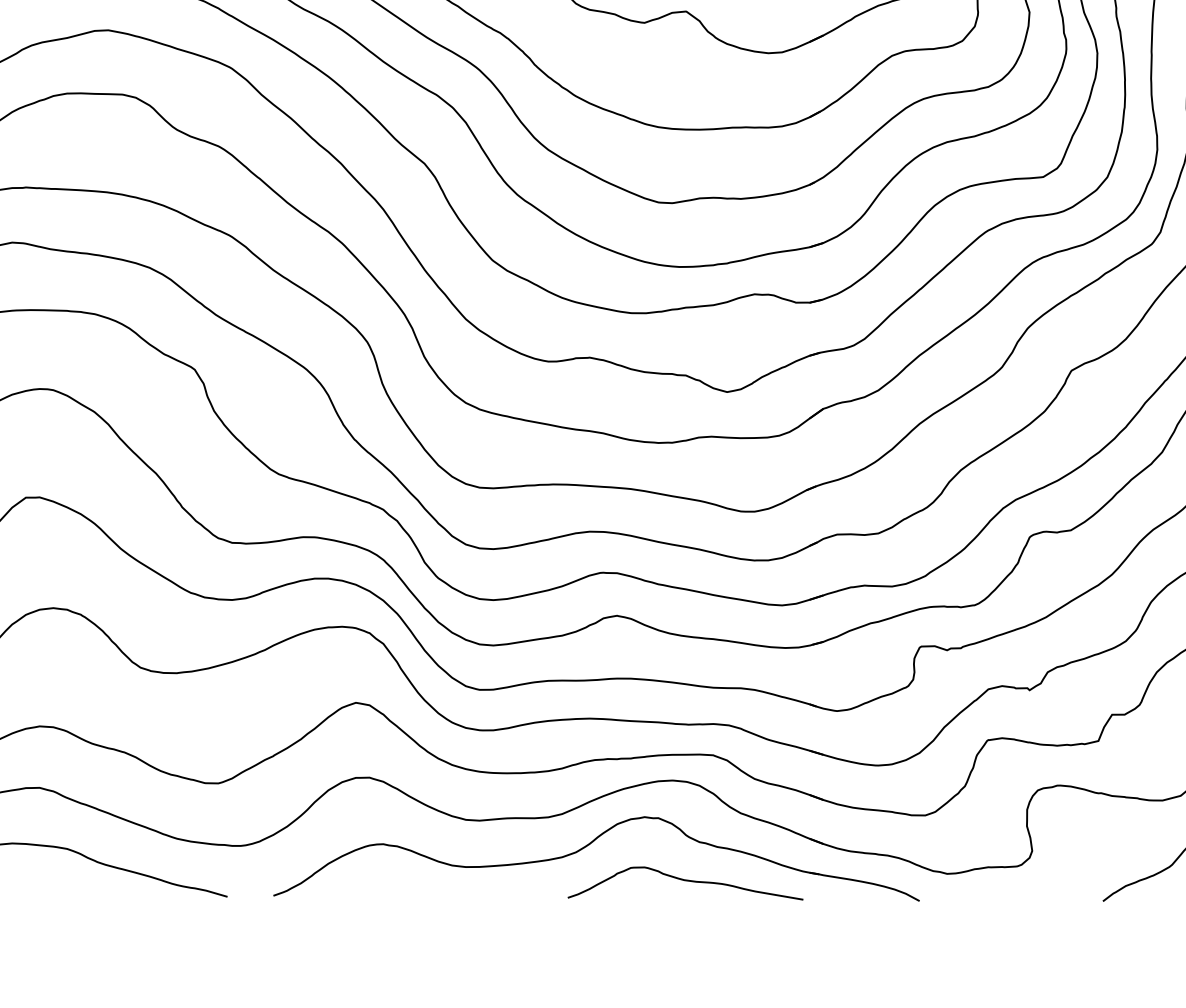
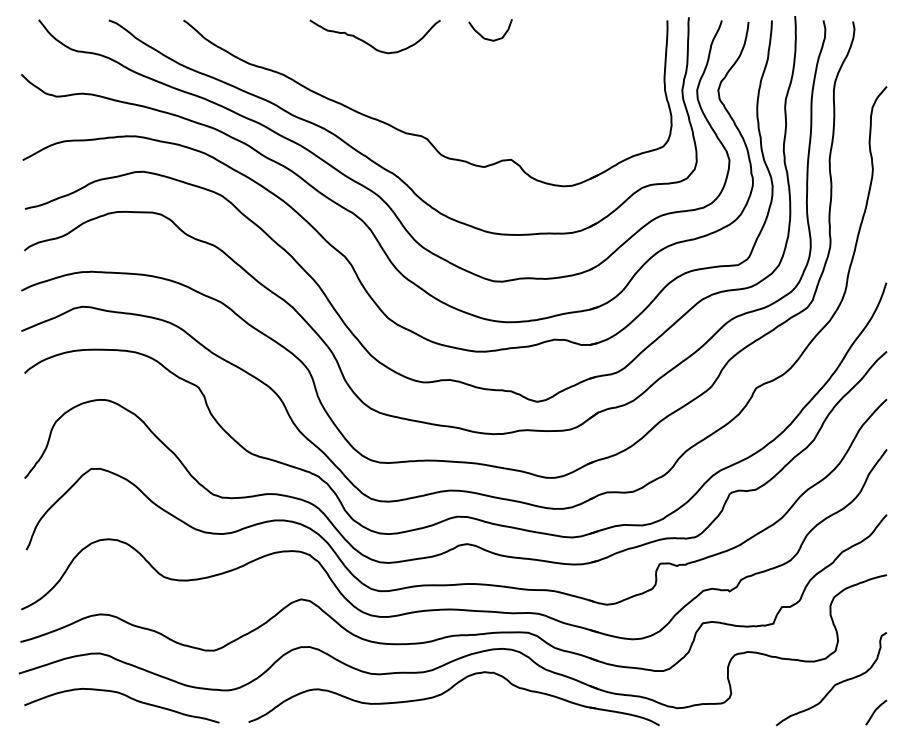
curve: (685, 882) -> (510, 713), removed

